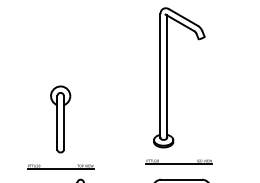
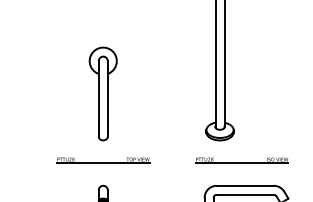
part: (60, 127) -> (103, 105), moved

